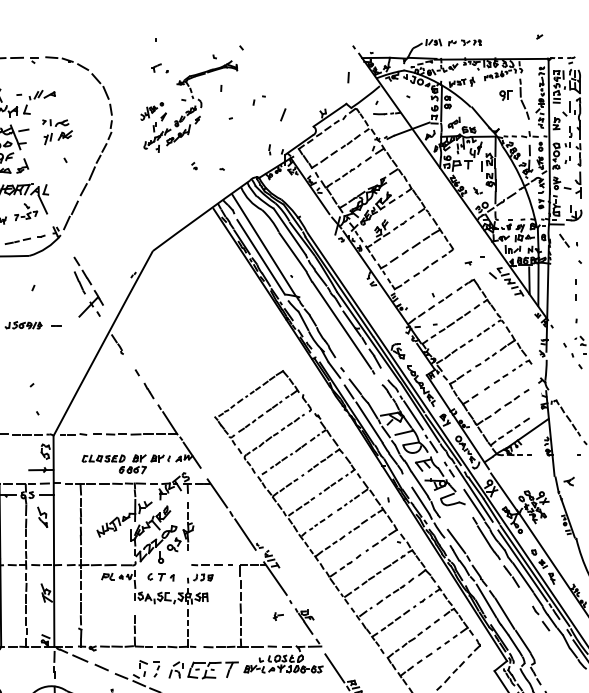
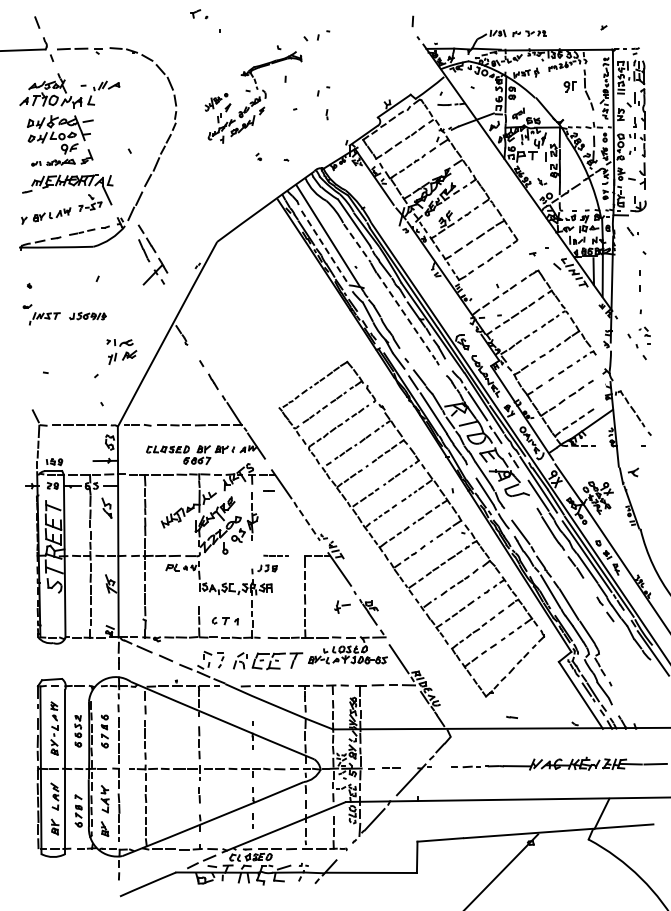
part: (259, 44) -> (323, 35), added
part: (160, 68) -> (199, 14), moved
line: (348, 77) -> (412, 21), moved
line: (283, 114) -> (347, 105), removed
part: (57, 131) -> (121, 351), moved
part: (269, 149) -> (326, 114), moved
part: (568, 240) -> (632, 231), size x0.6
line: (293, 252) -> (357, 243), solid -> dashed
line: (261, 257) -> (325, 248), solid -> dashed
part: (88, 286) -> (152, 254), moved
line: (56, 325) -> (268, 490), moved
line: (342, 325) -> (406, 316), solid -> dashed
line: (246, 534) -> (310, 525), solid -> dashed
part: (211, 564) -> (275, 555), size x0.6
part: (160, 577) -> (224, 621), moved
part: (278, 616) -> (342, 607), size x1.6

